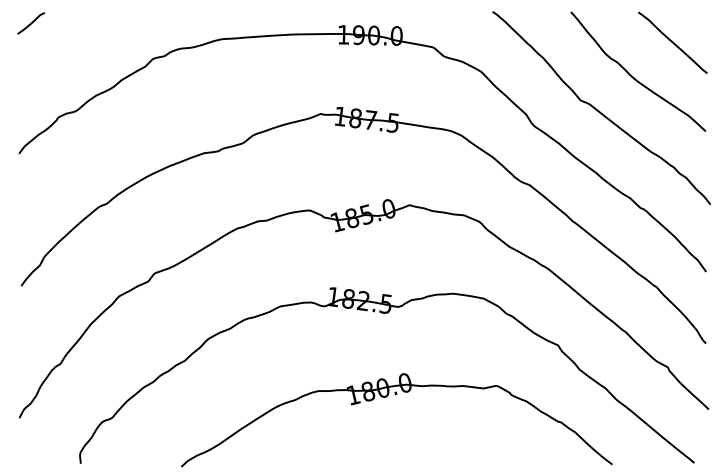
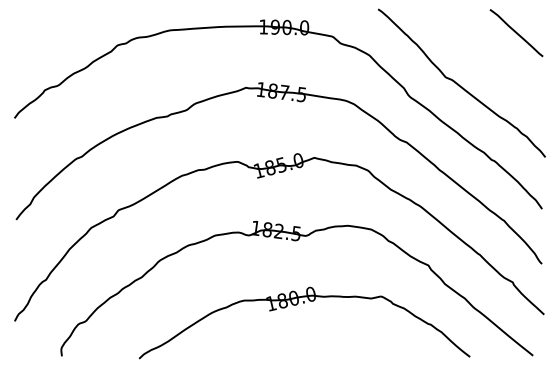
curve: (30, 23) -> (23, 18), removed
curve: (633, 76) -> (486, 58), removed

